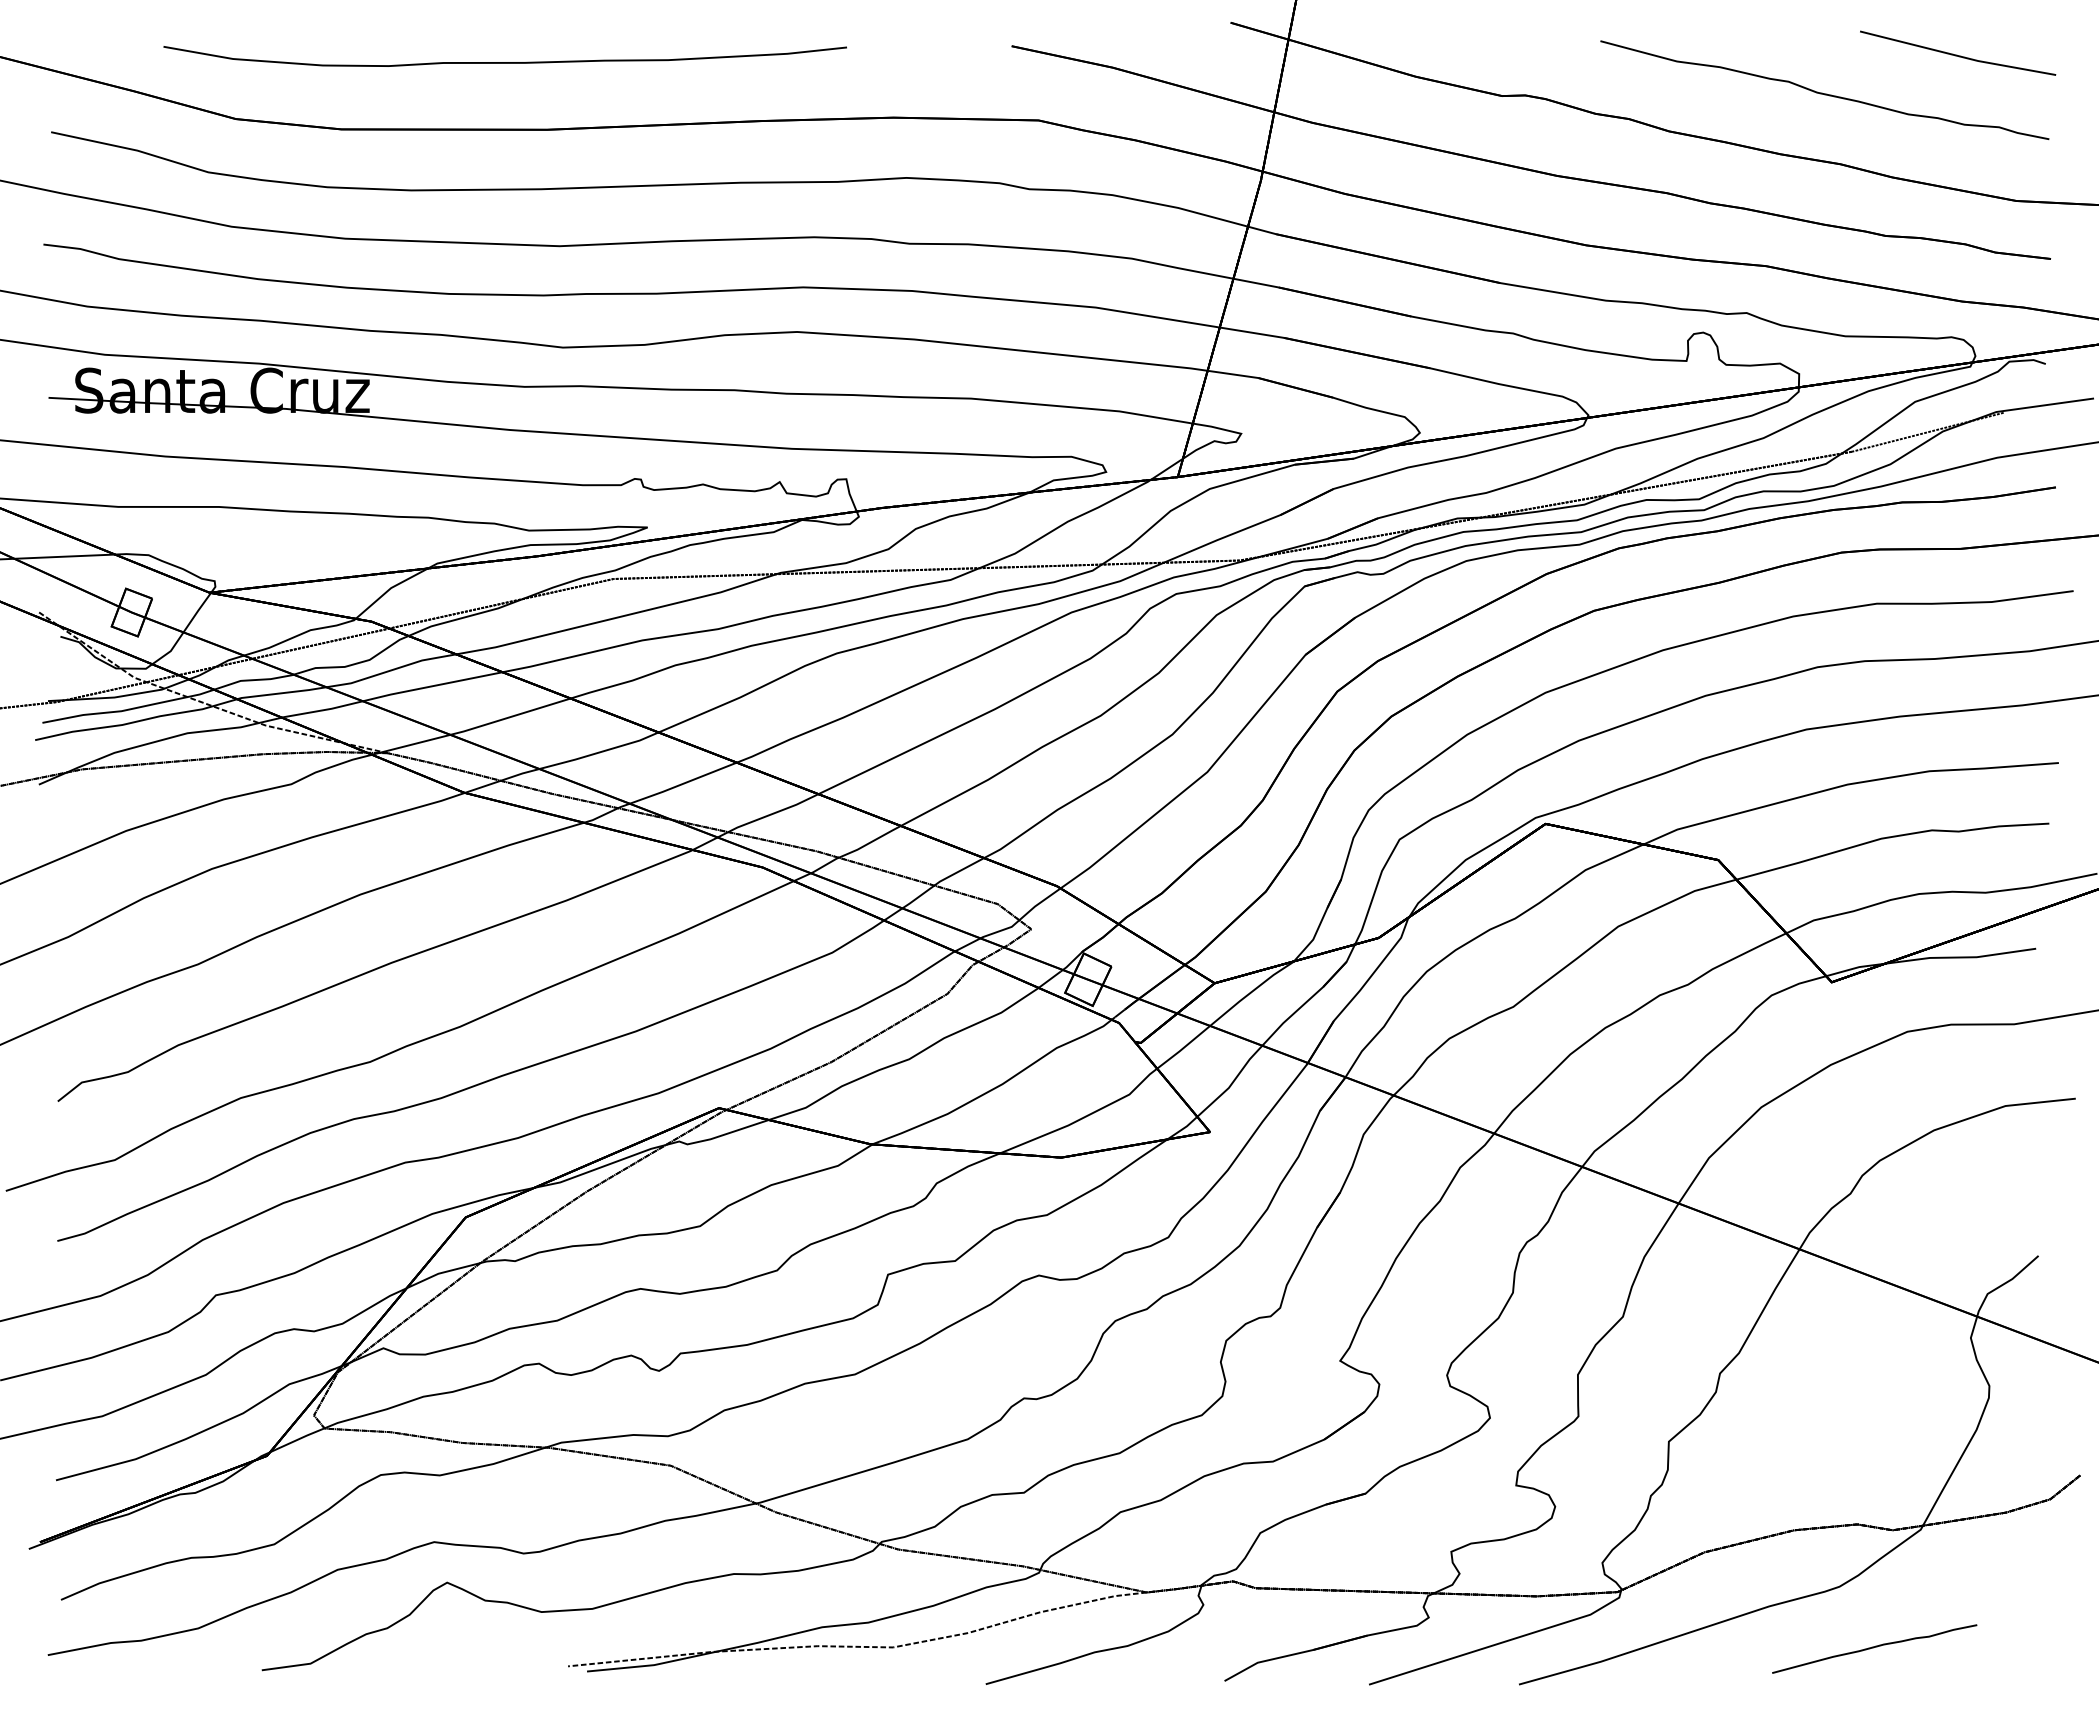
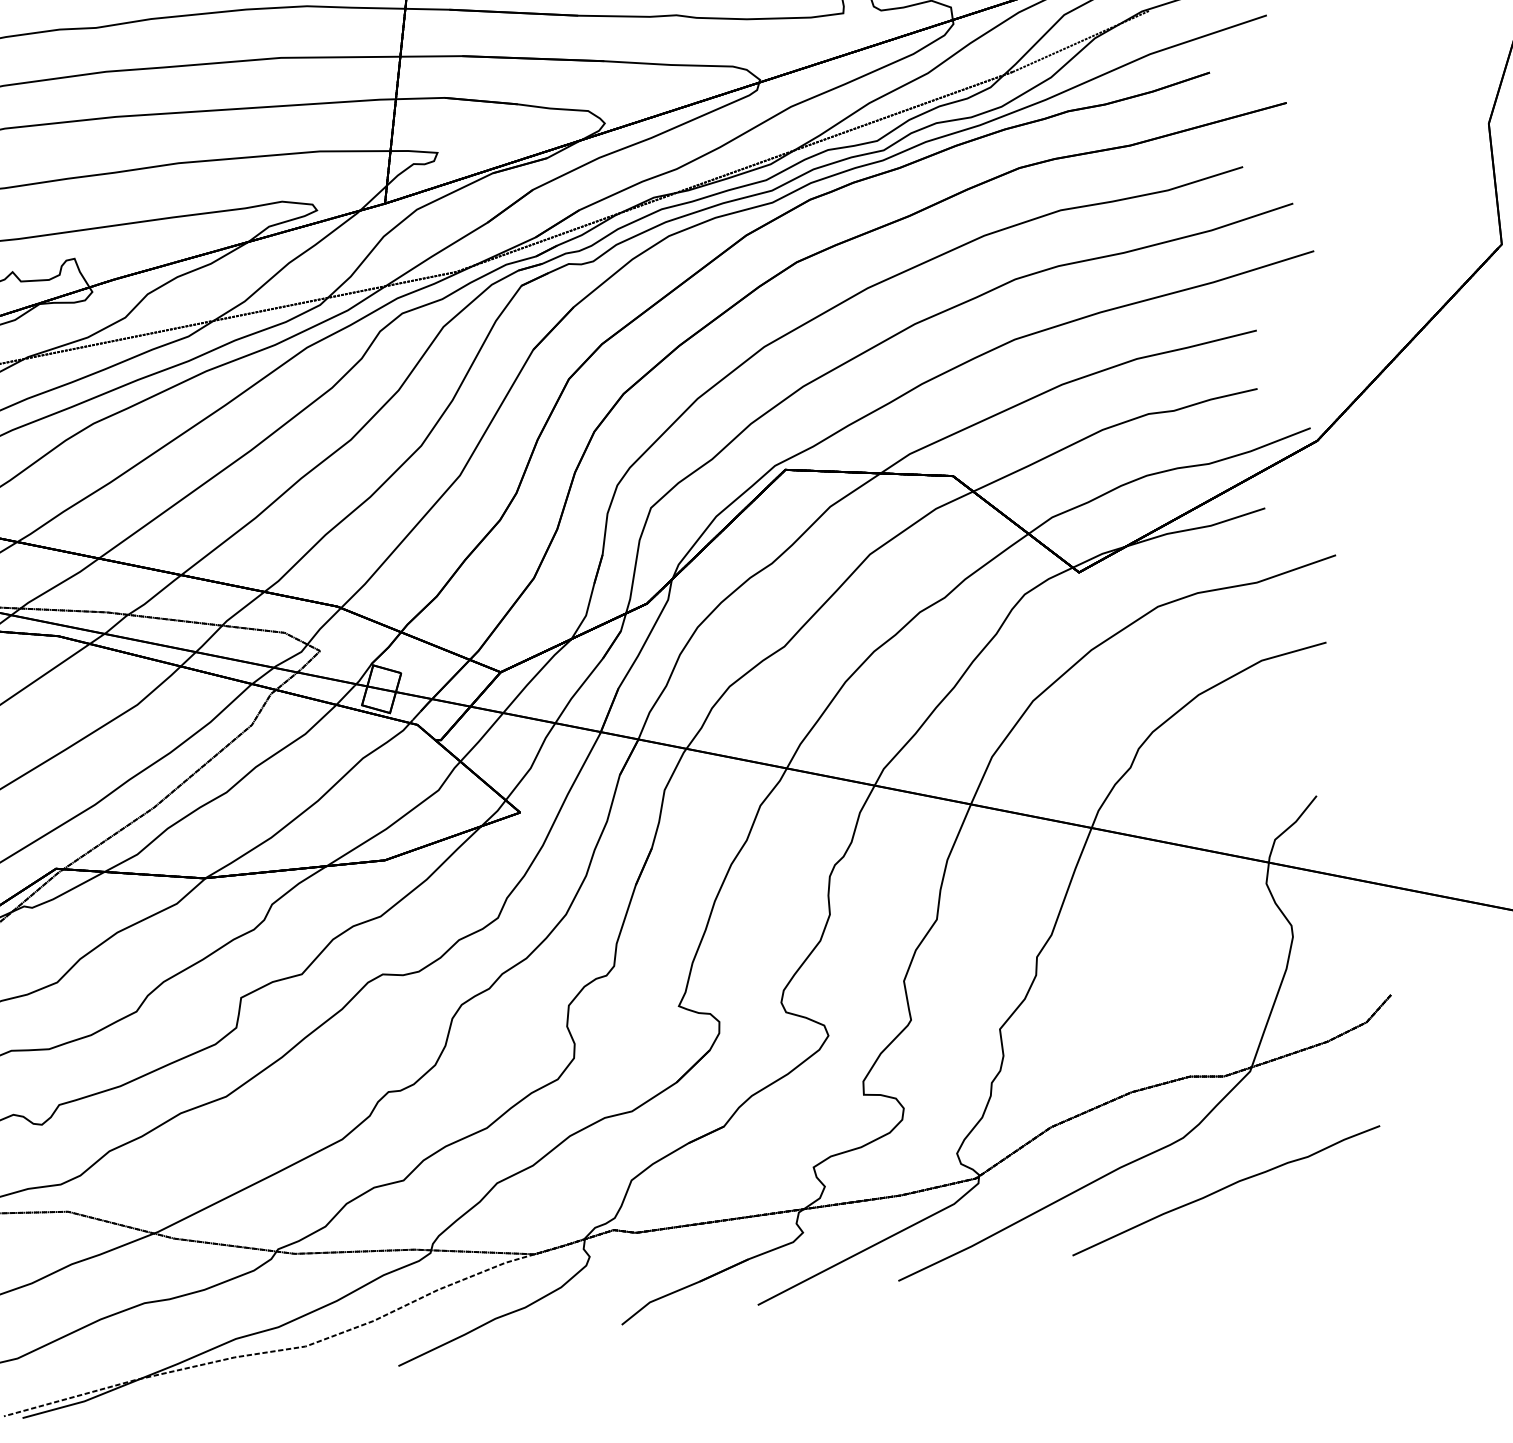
part: (1874, 1648) -> (1225, 1190), size x1.67

